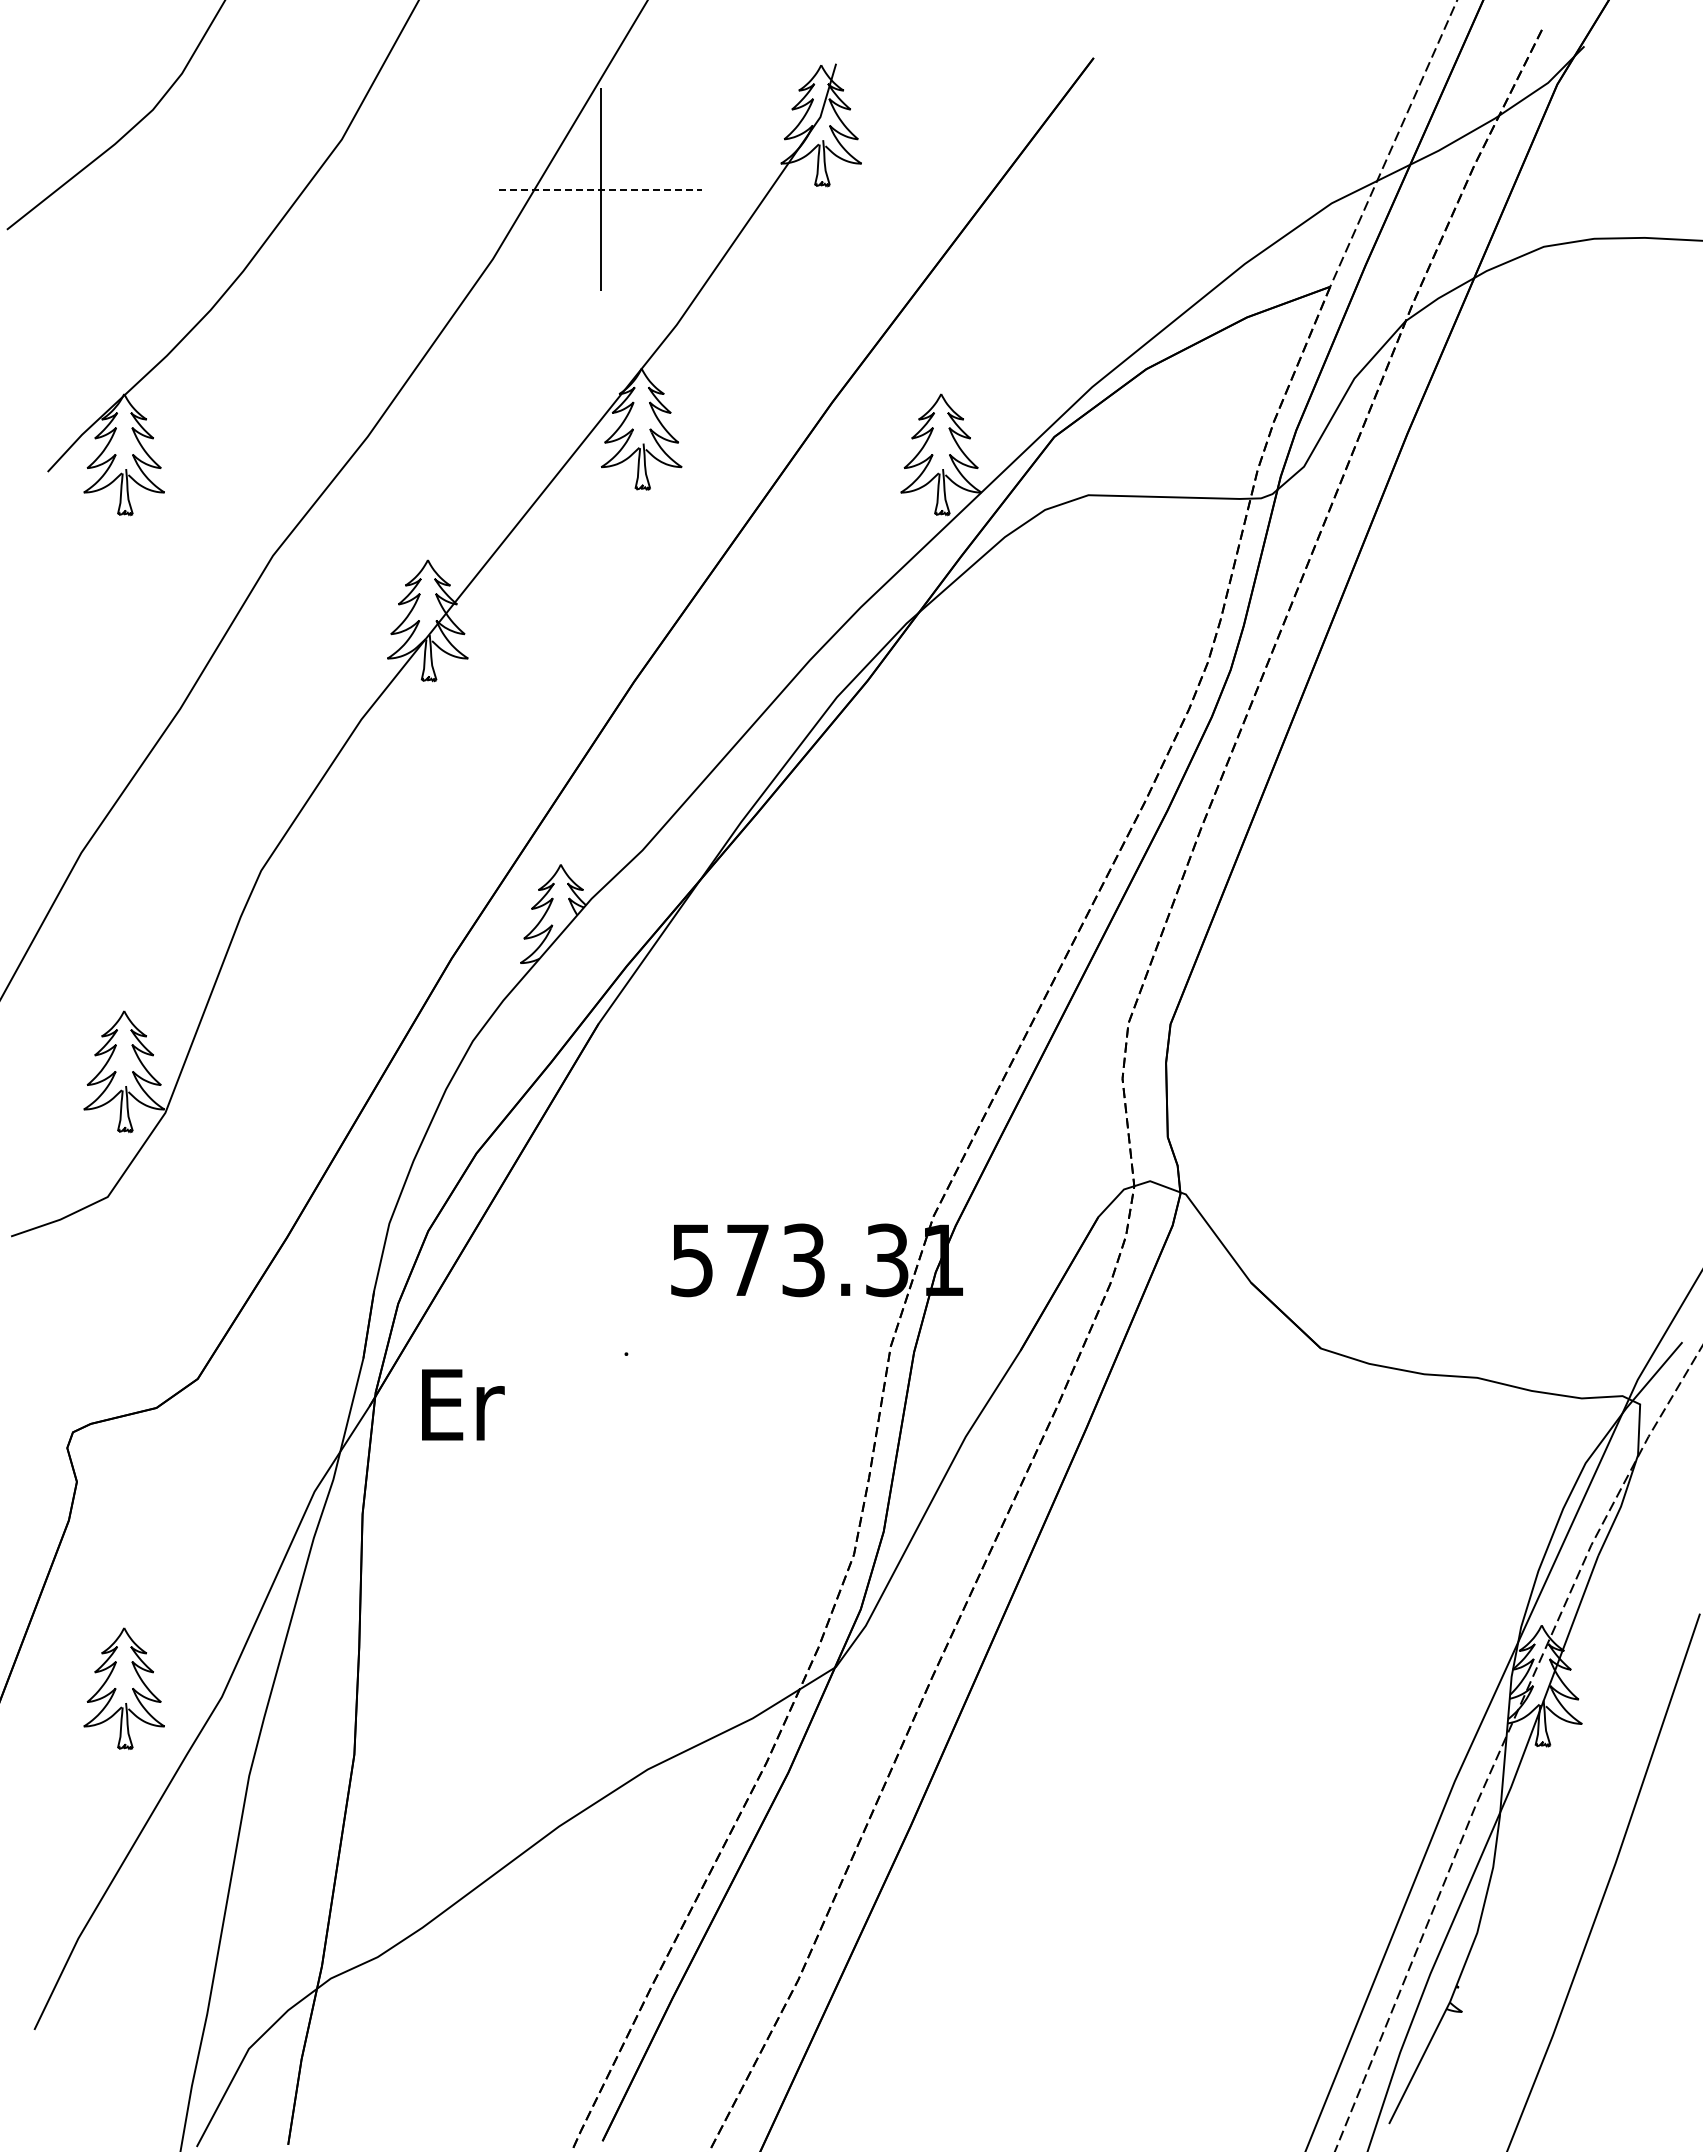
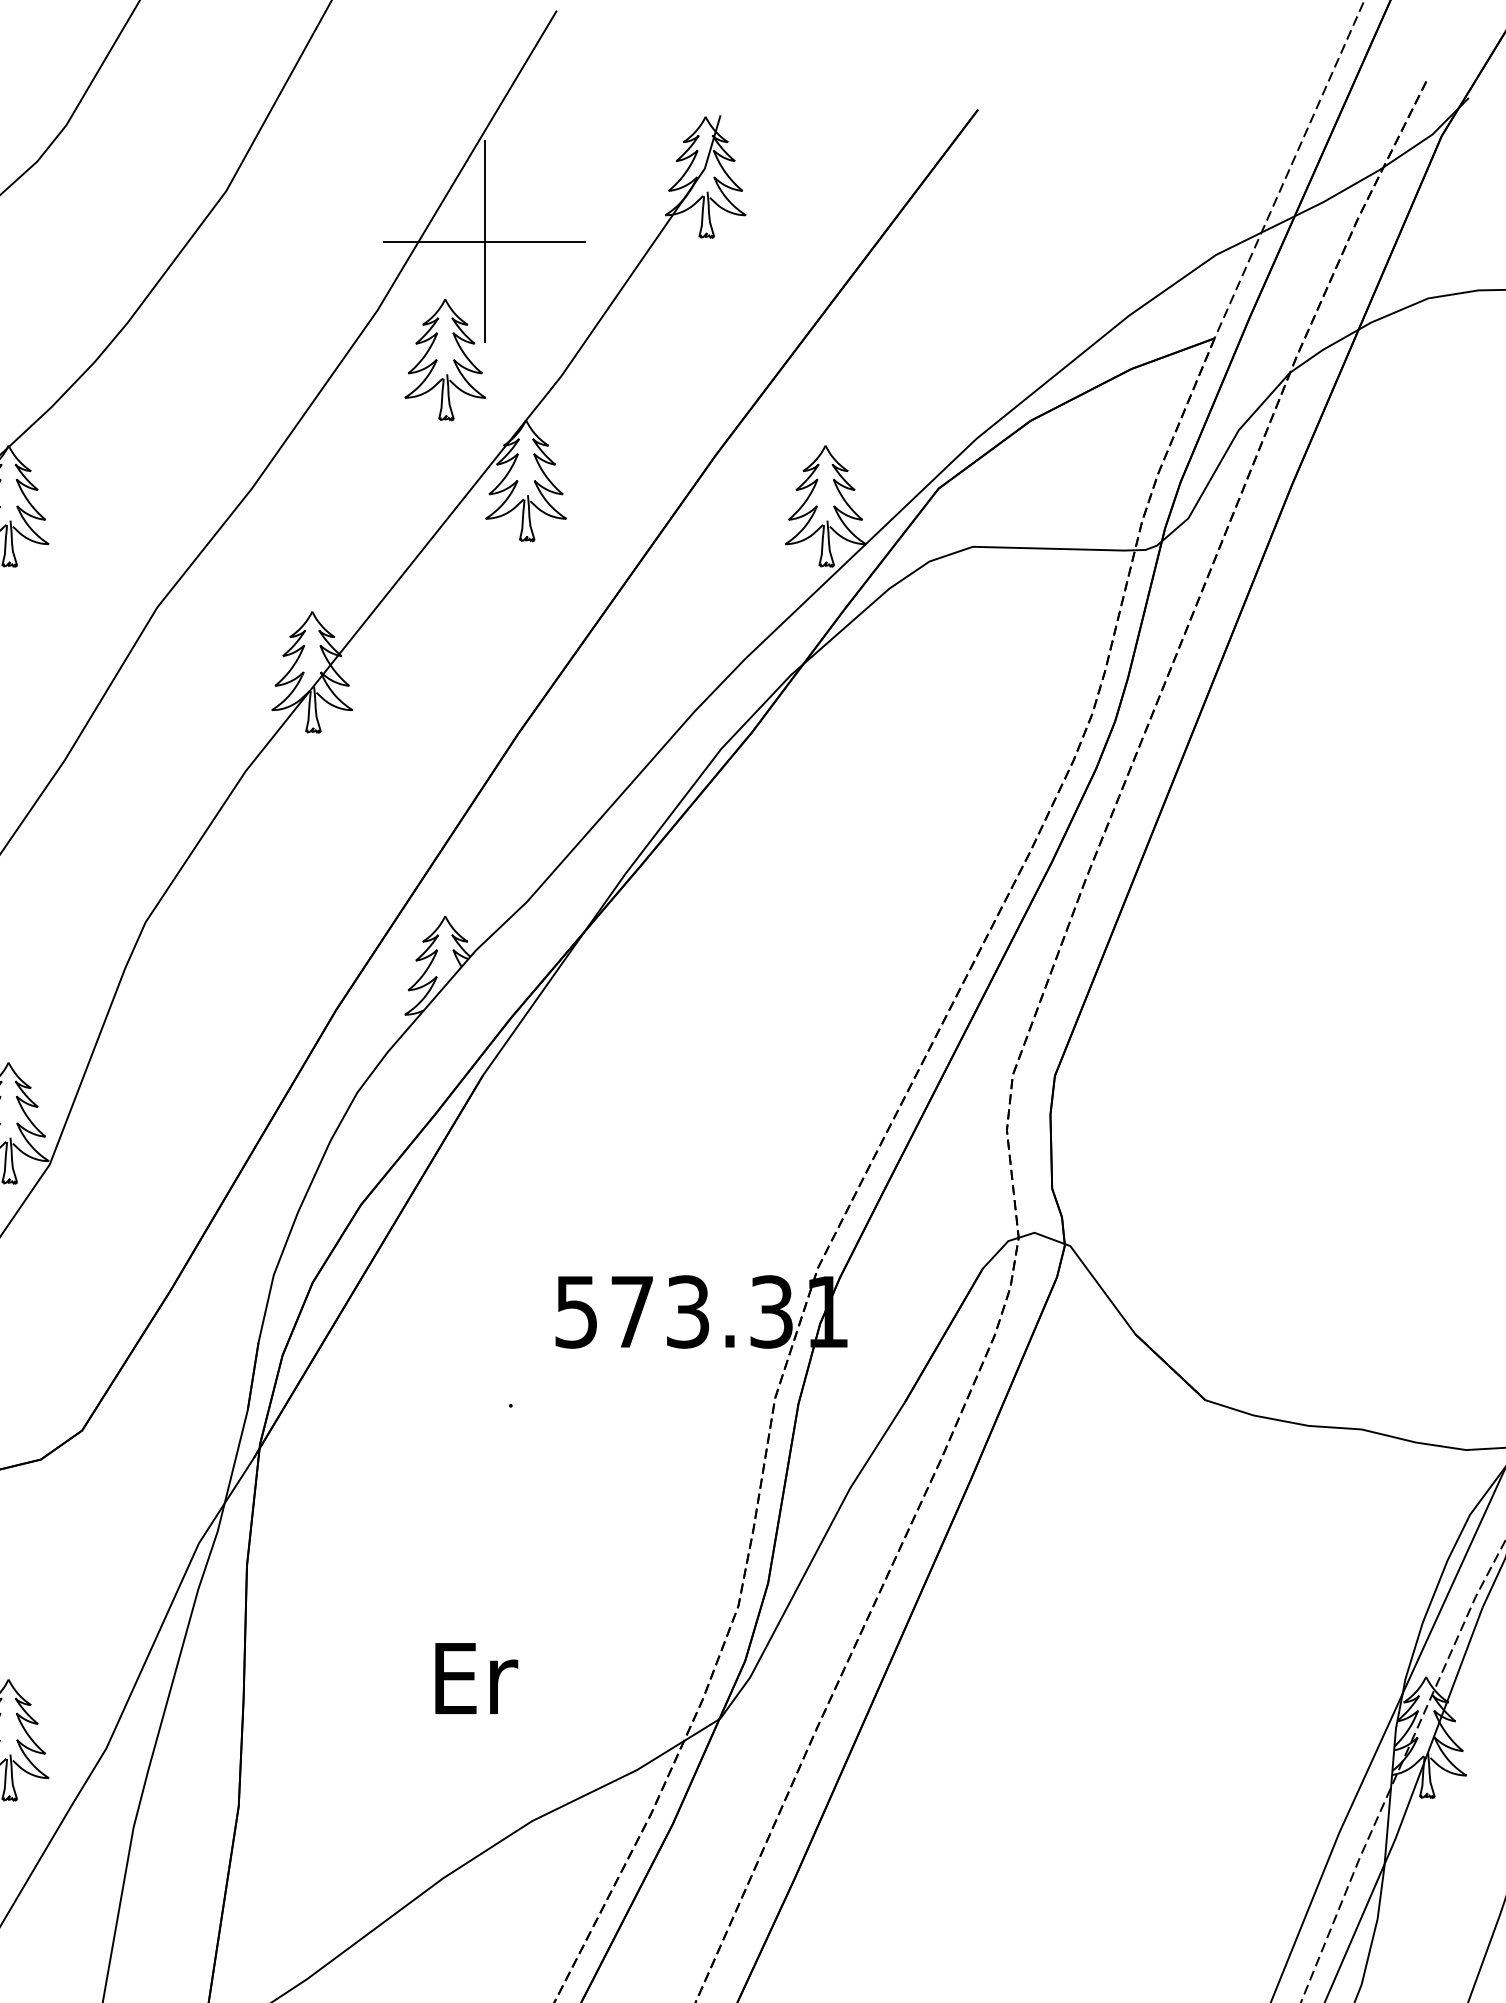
line: (601, 189) -> (485, 241), dashed -> solid
part: (560, 308) -> (444, 360), added
text: (463, 1404) -> (476, 1678), moved

